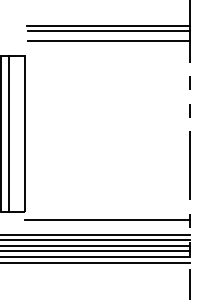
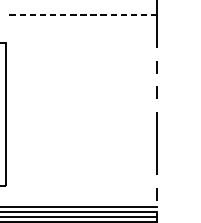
line: (107, 25) -> (81, 14), solid -> dashed
line: (108, 31) -> (82, 19), removed
line: (108, 41) -> (82, 29), removed
line: (106, 220) -> (80, 193), removed

